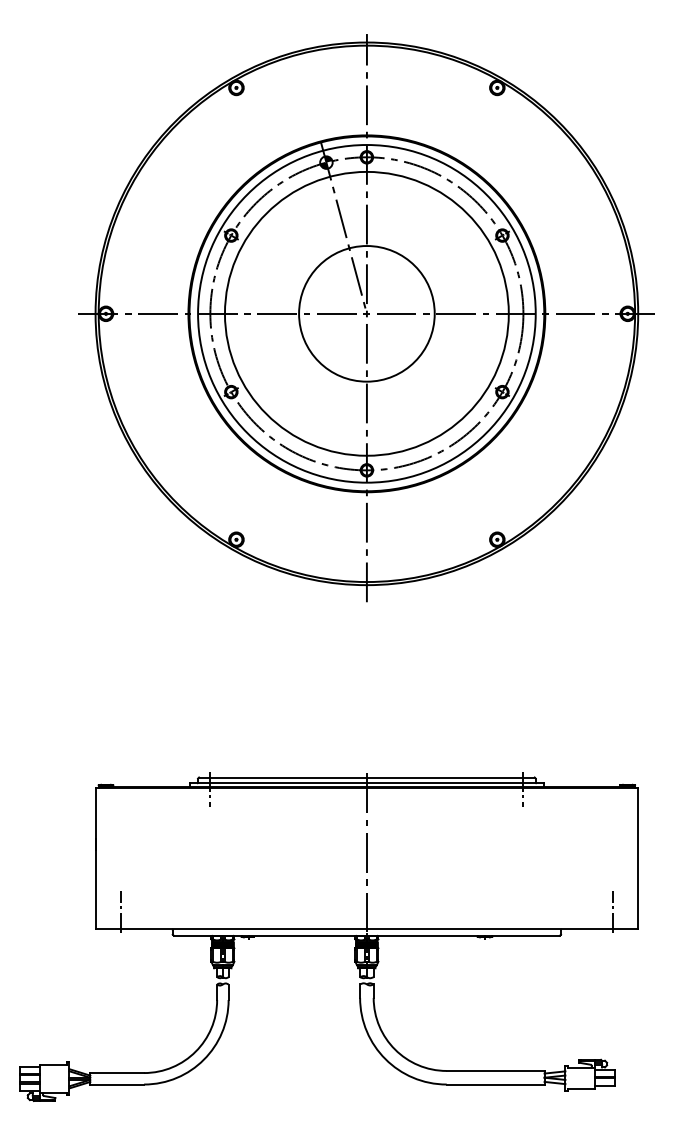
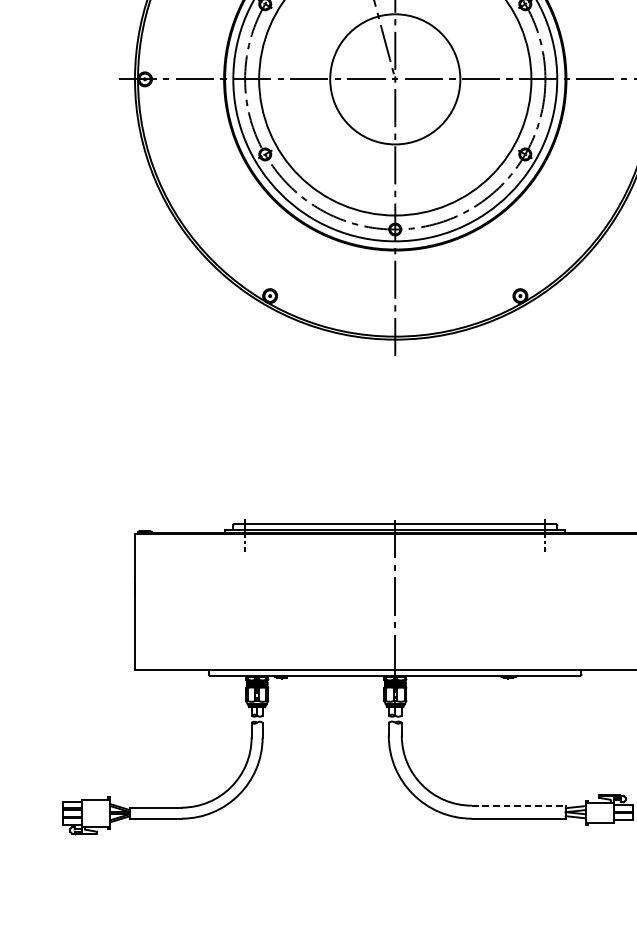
line: (120, 911) -> (158, 652), removed
line: (613, 911) -> (631, 652), removed
line: (495, 1070) -> (518, 805), solid -> dashed

